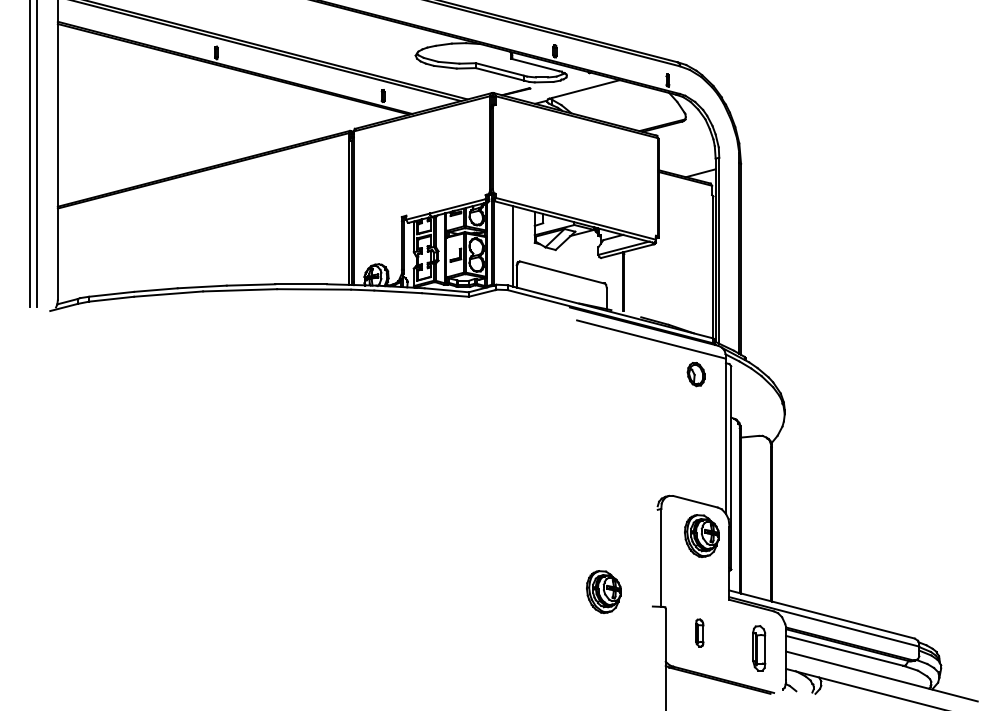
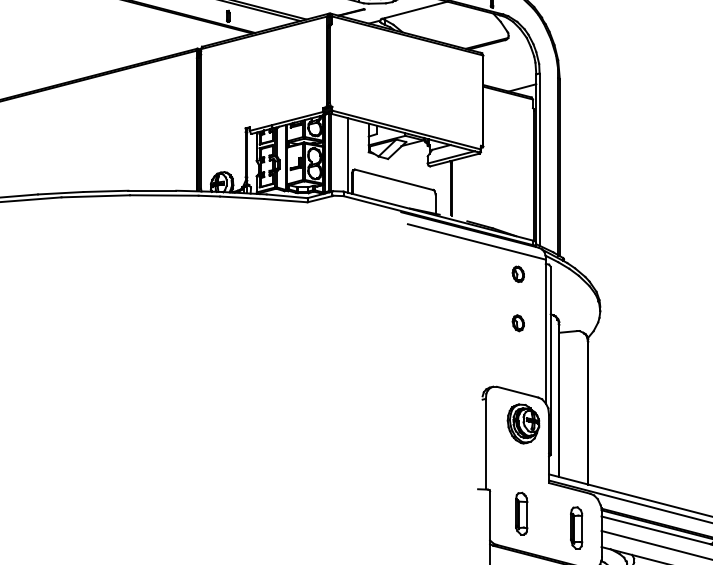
part: (696, 374) -> (518, 274), size x0.71
part: (696, 426) -> (518, 322), added
part: (603, 591) -> (432, 475), removed
part: (699, 632) -> (521, 513), size x1.67

